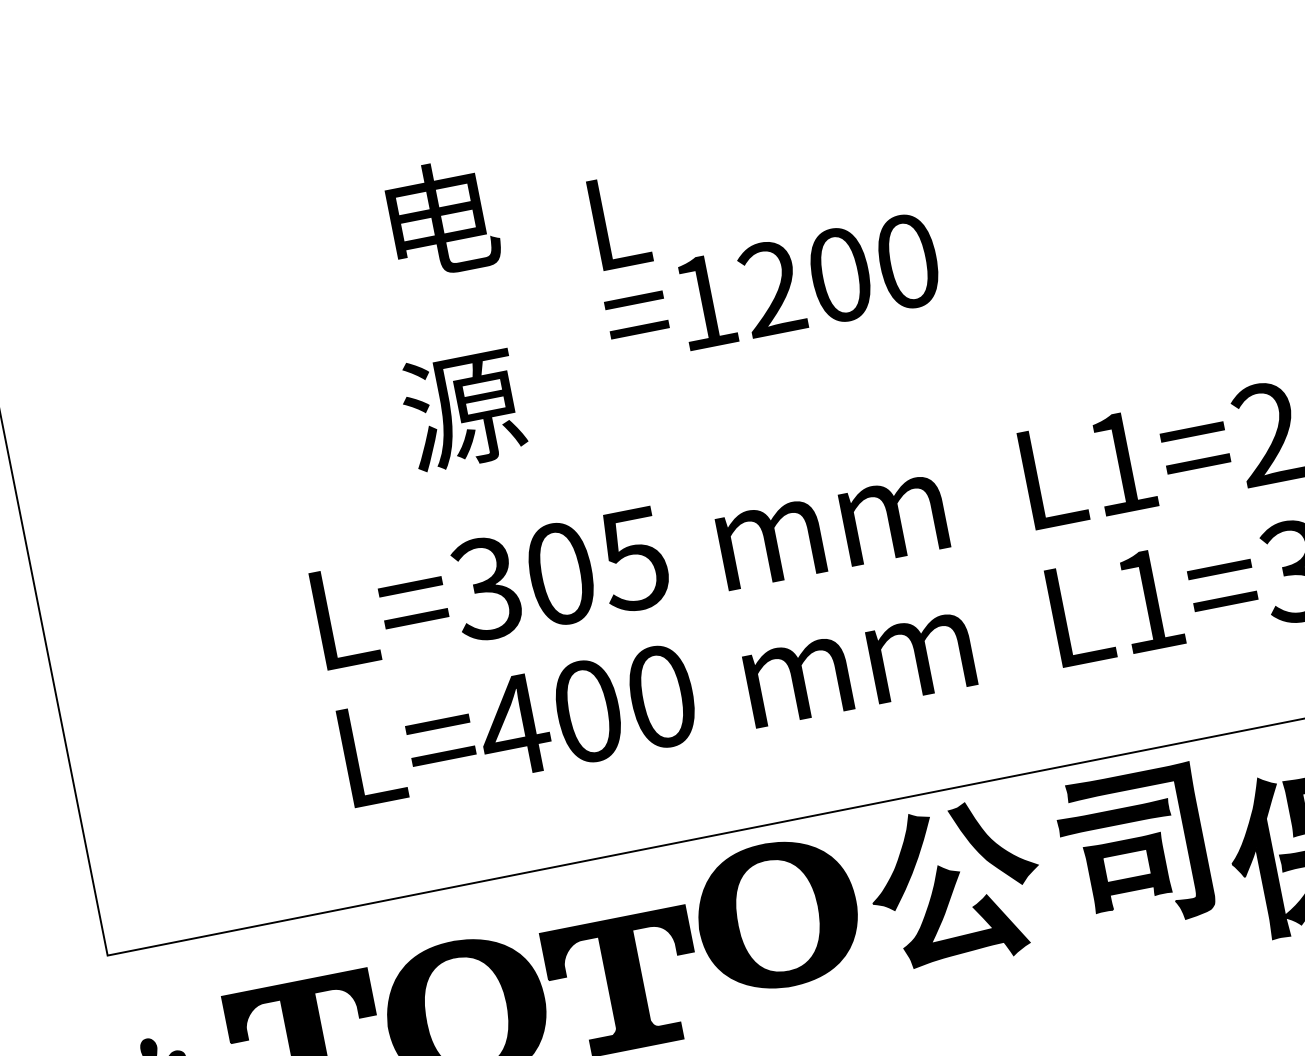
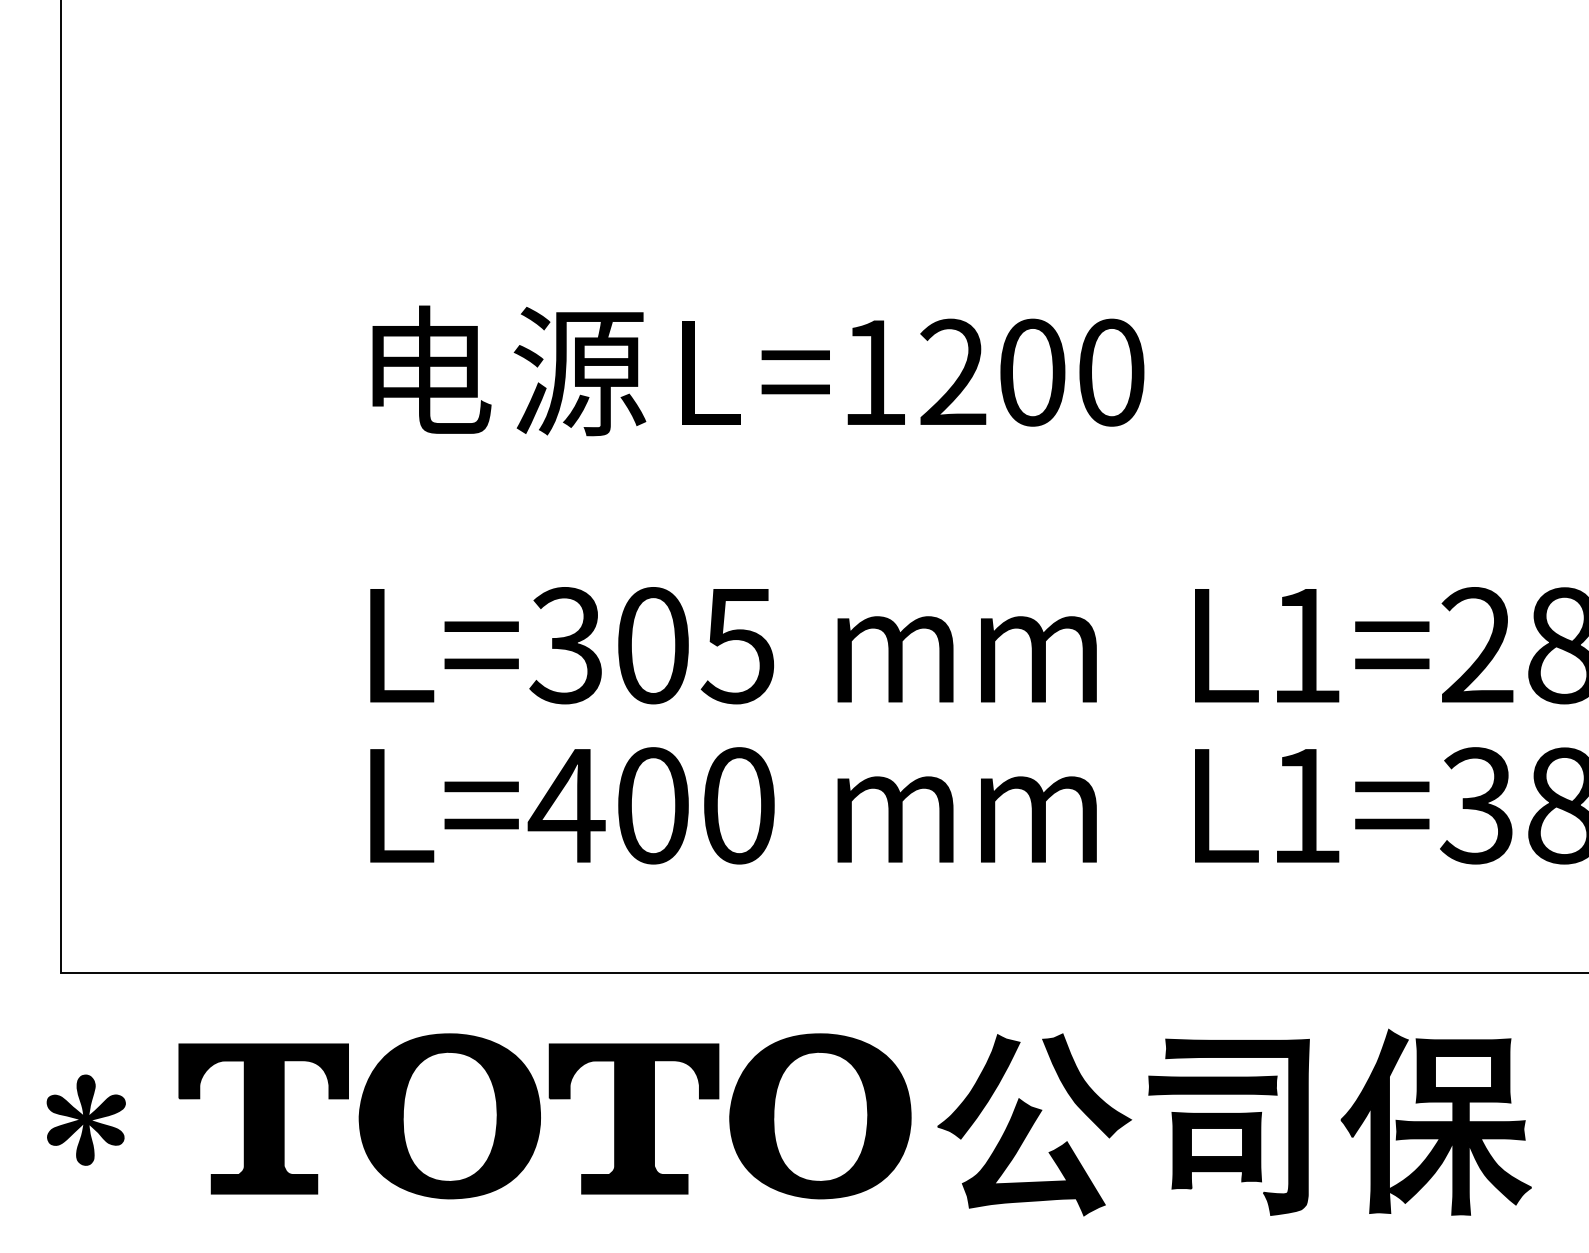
text: (442, 217) -> (431, 369), moved
text: (619, 221) -> (711, 372), moved
text: (462, 409) -> (579, 371), moved
part: (1134, 850) -> (1228, 1126), moved
part: (955, 885) -> (1034, 1124), moved
part: (777, 915) -> (820, 1116), moved

